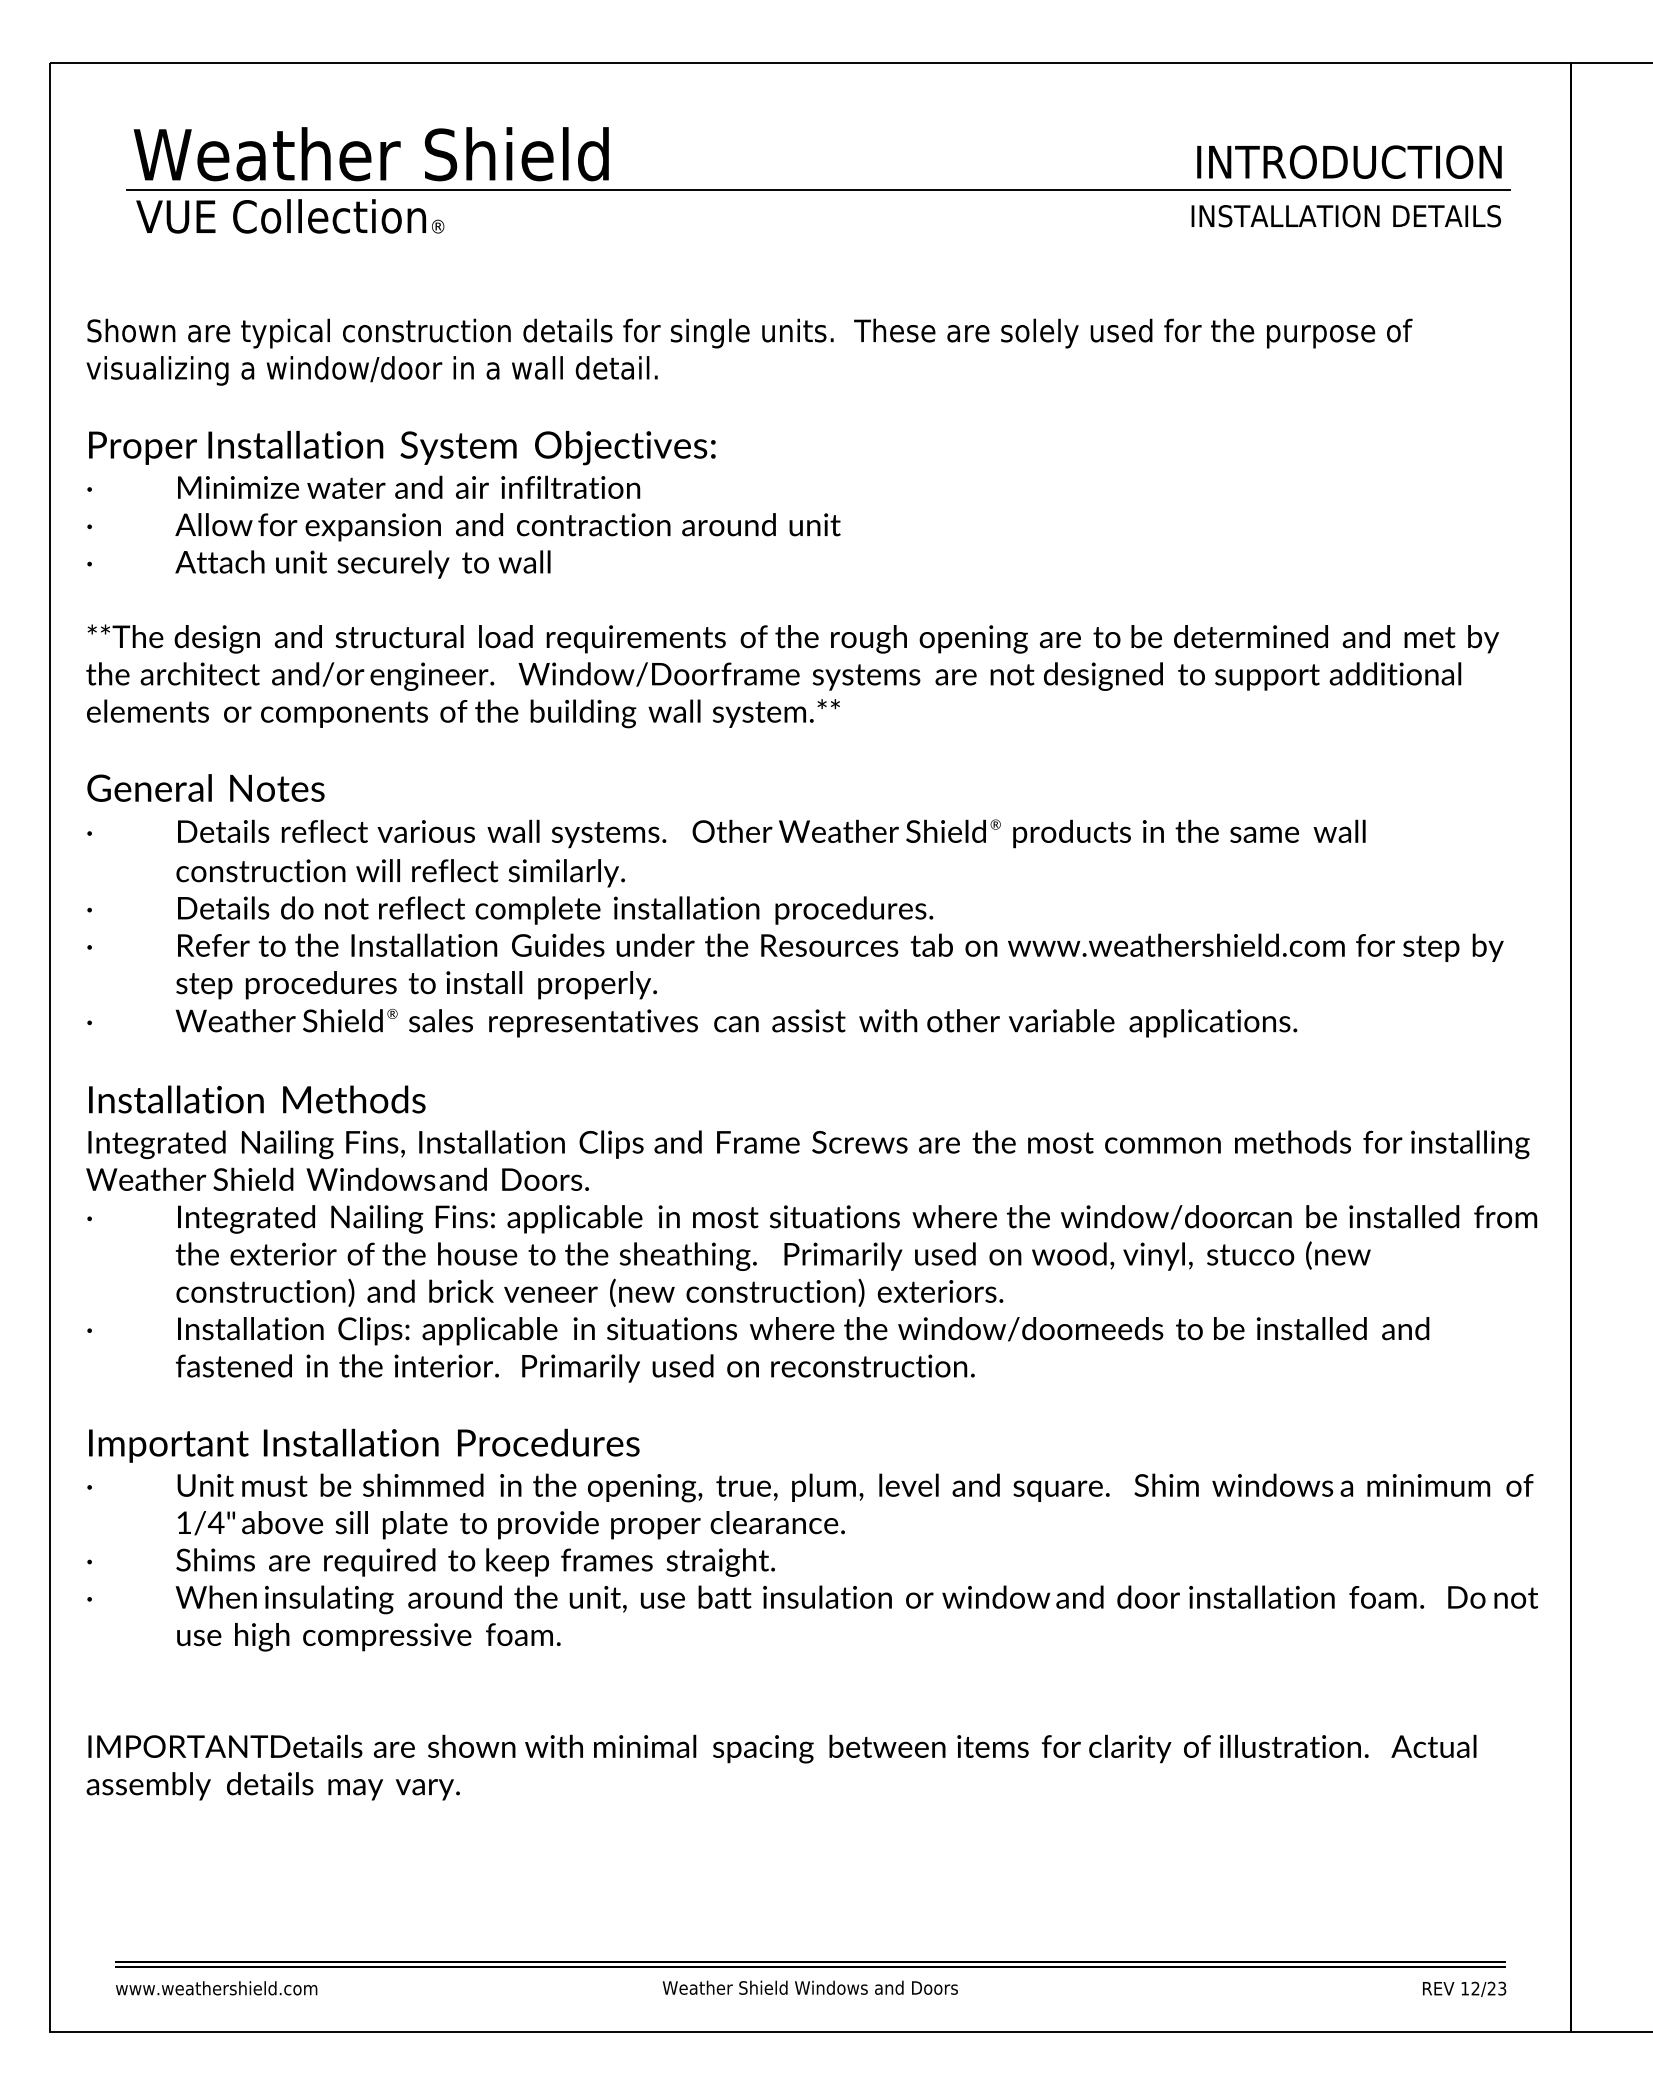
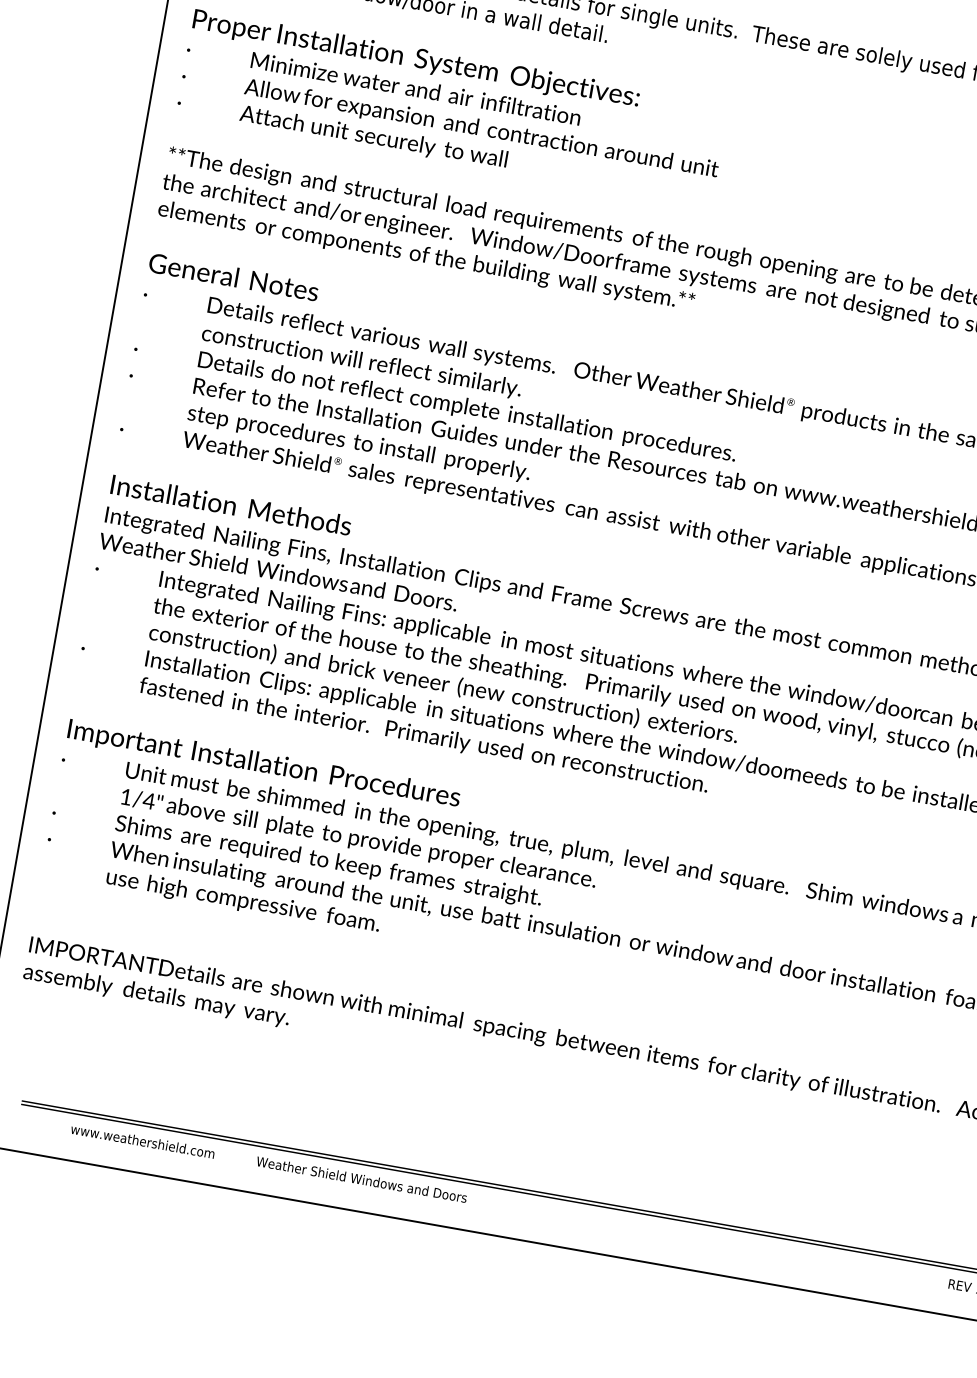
text: (809, 1987) -> (361, 1179), moved
text: (216, 1988) -> (142, 1141), moved

